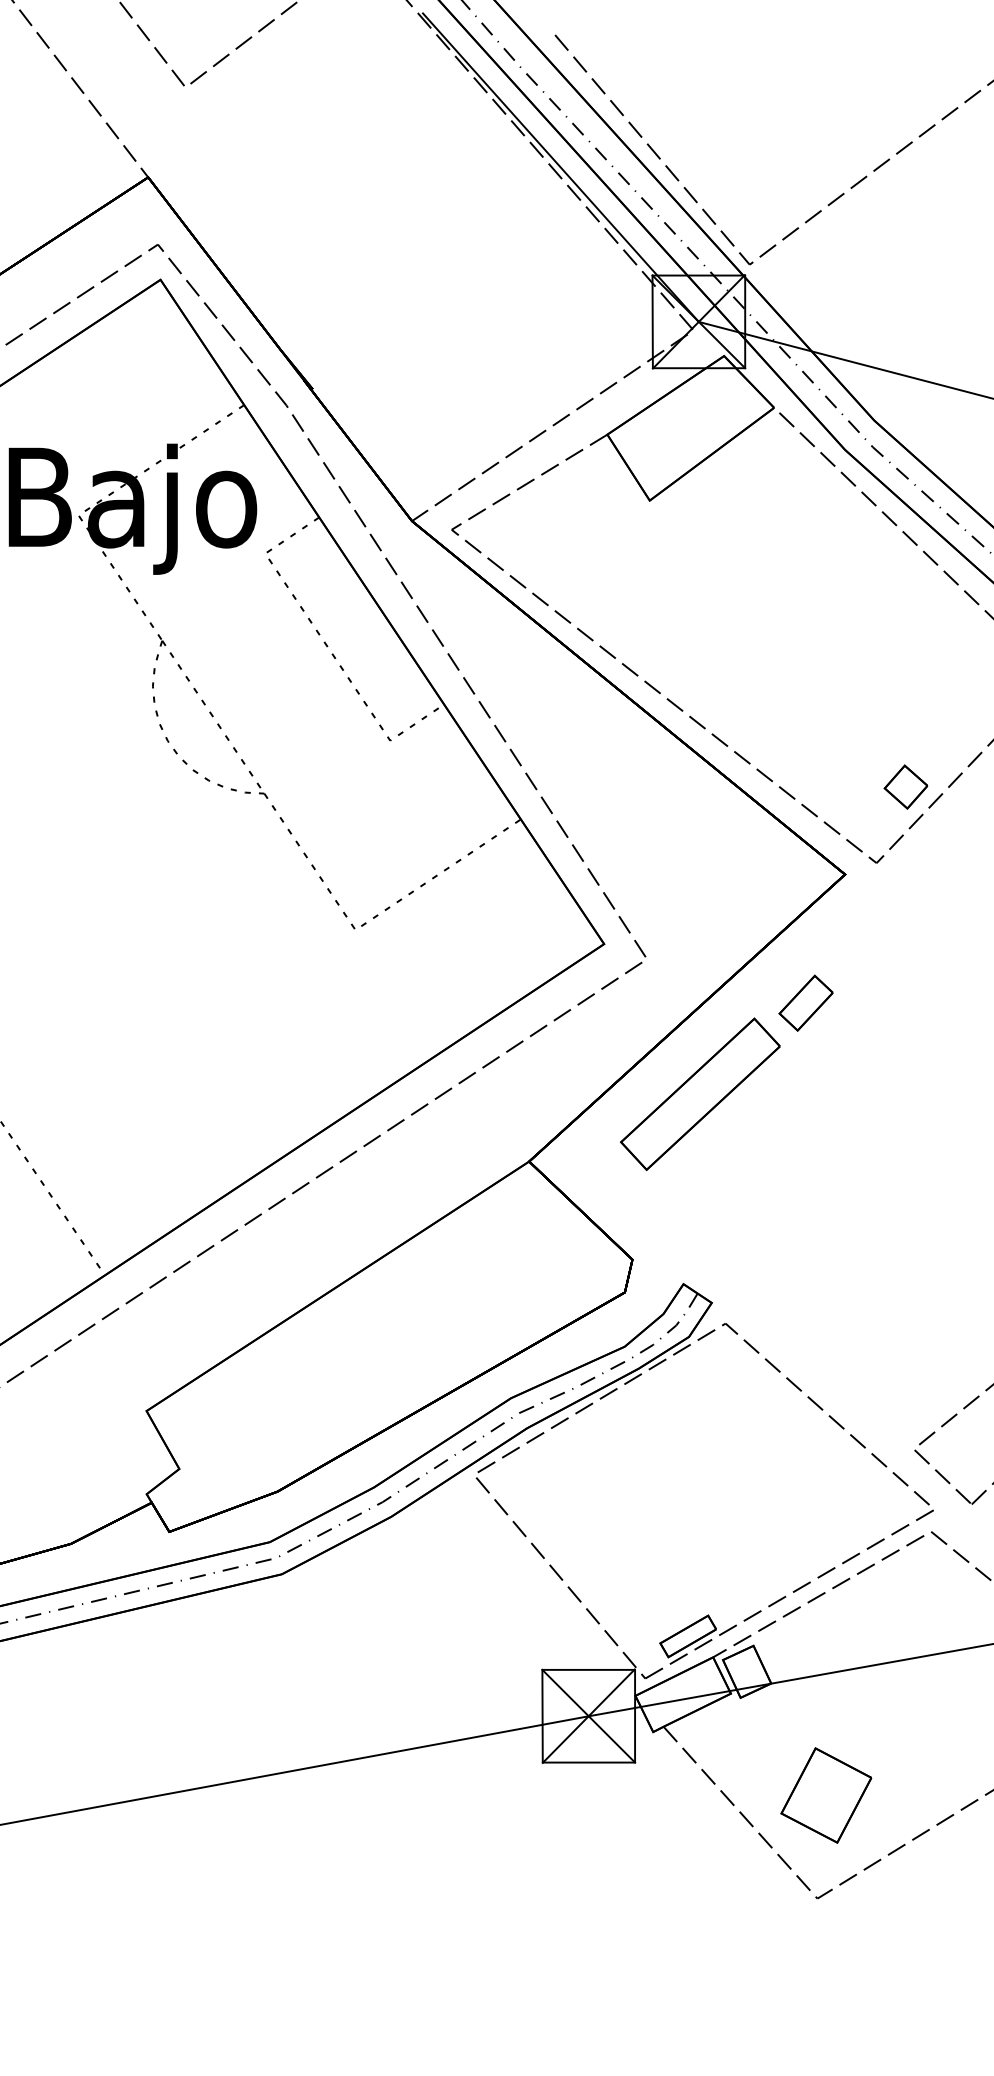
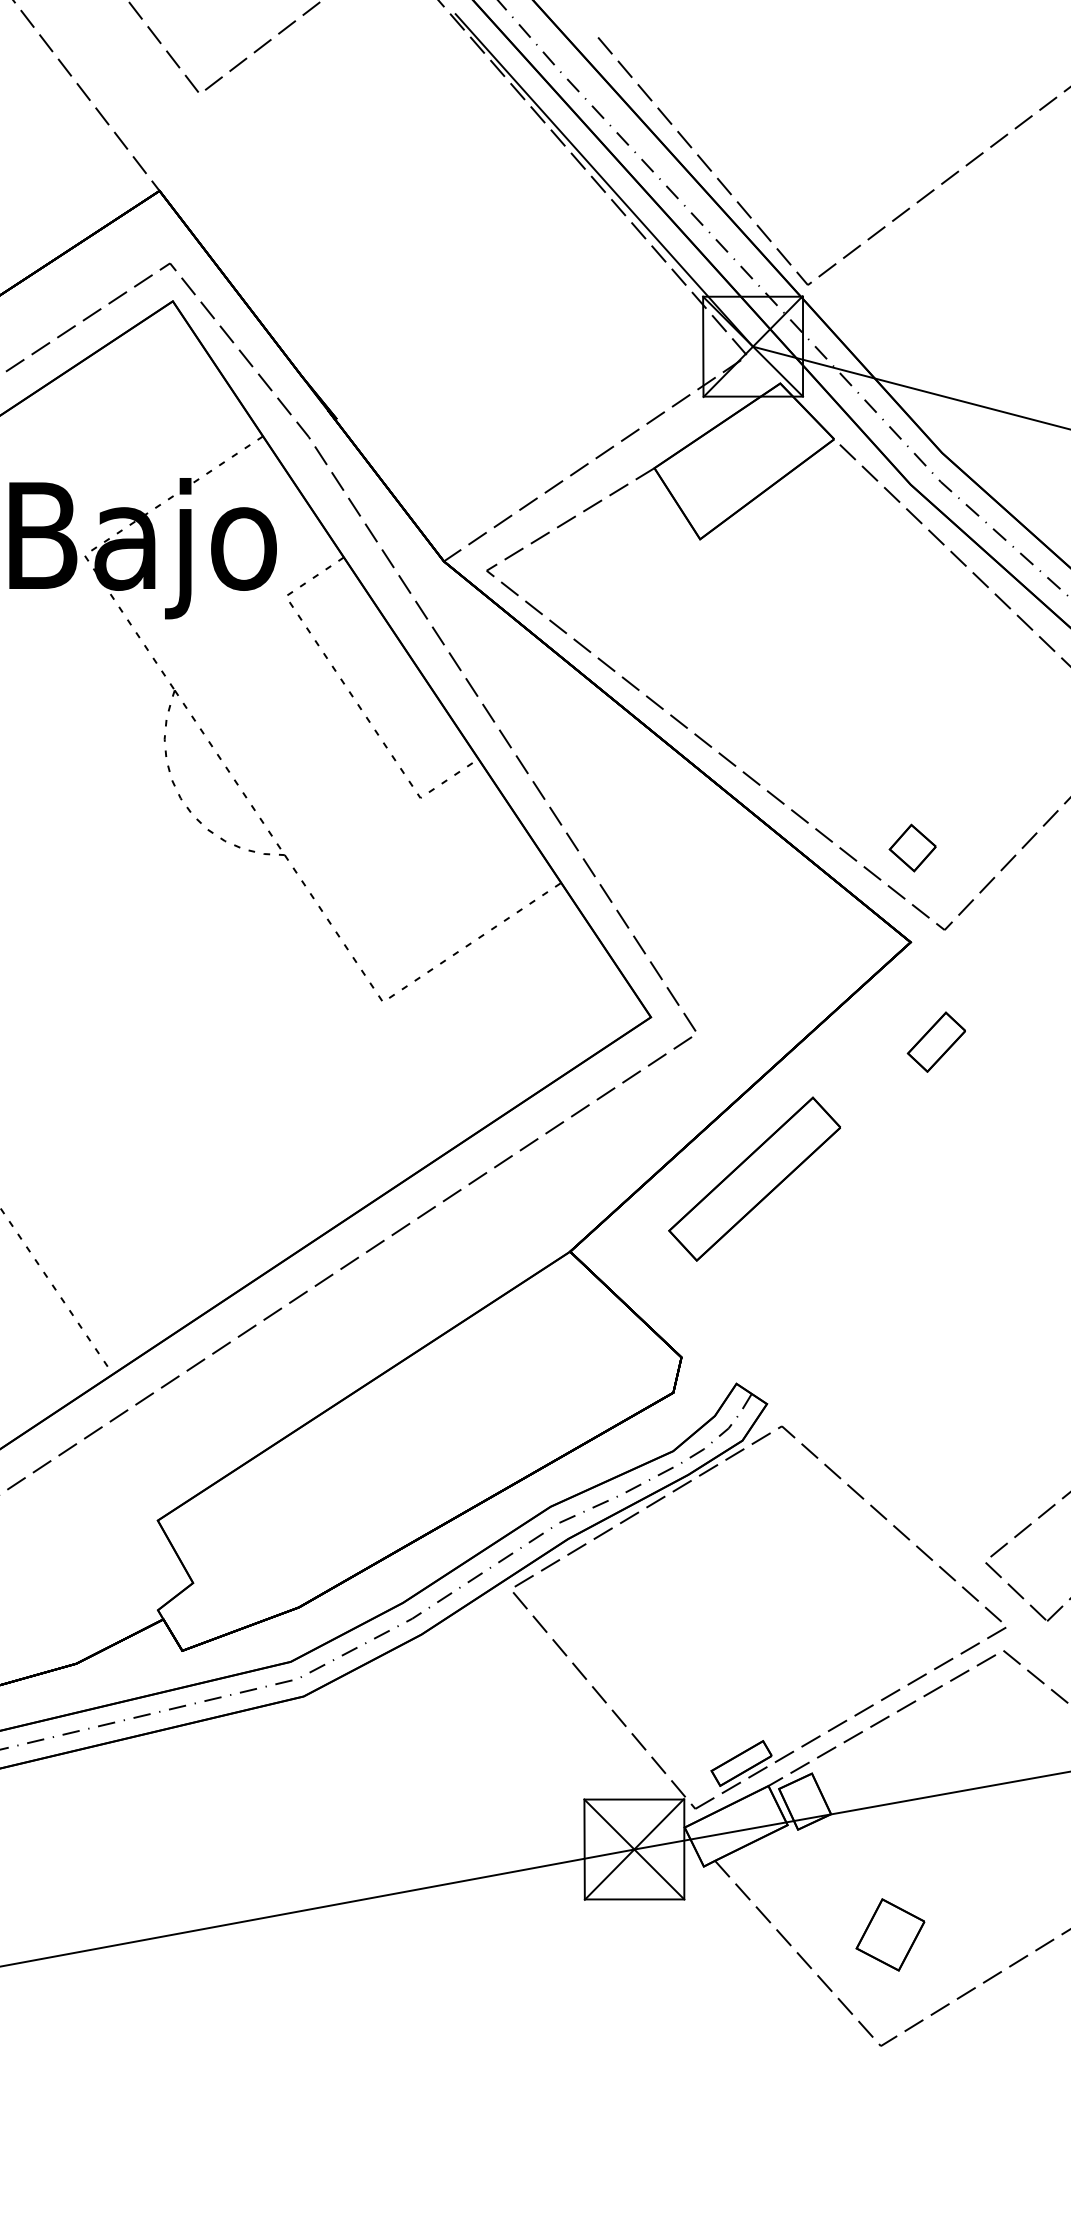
part: (905, 786) -> (912, 847), moved
part: (805, 1002) -> (935, 1041), moved
part: (826, 1795) -> (890, 1934), size x0.7

